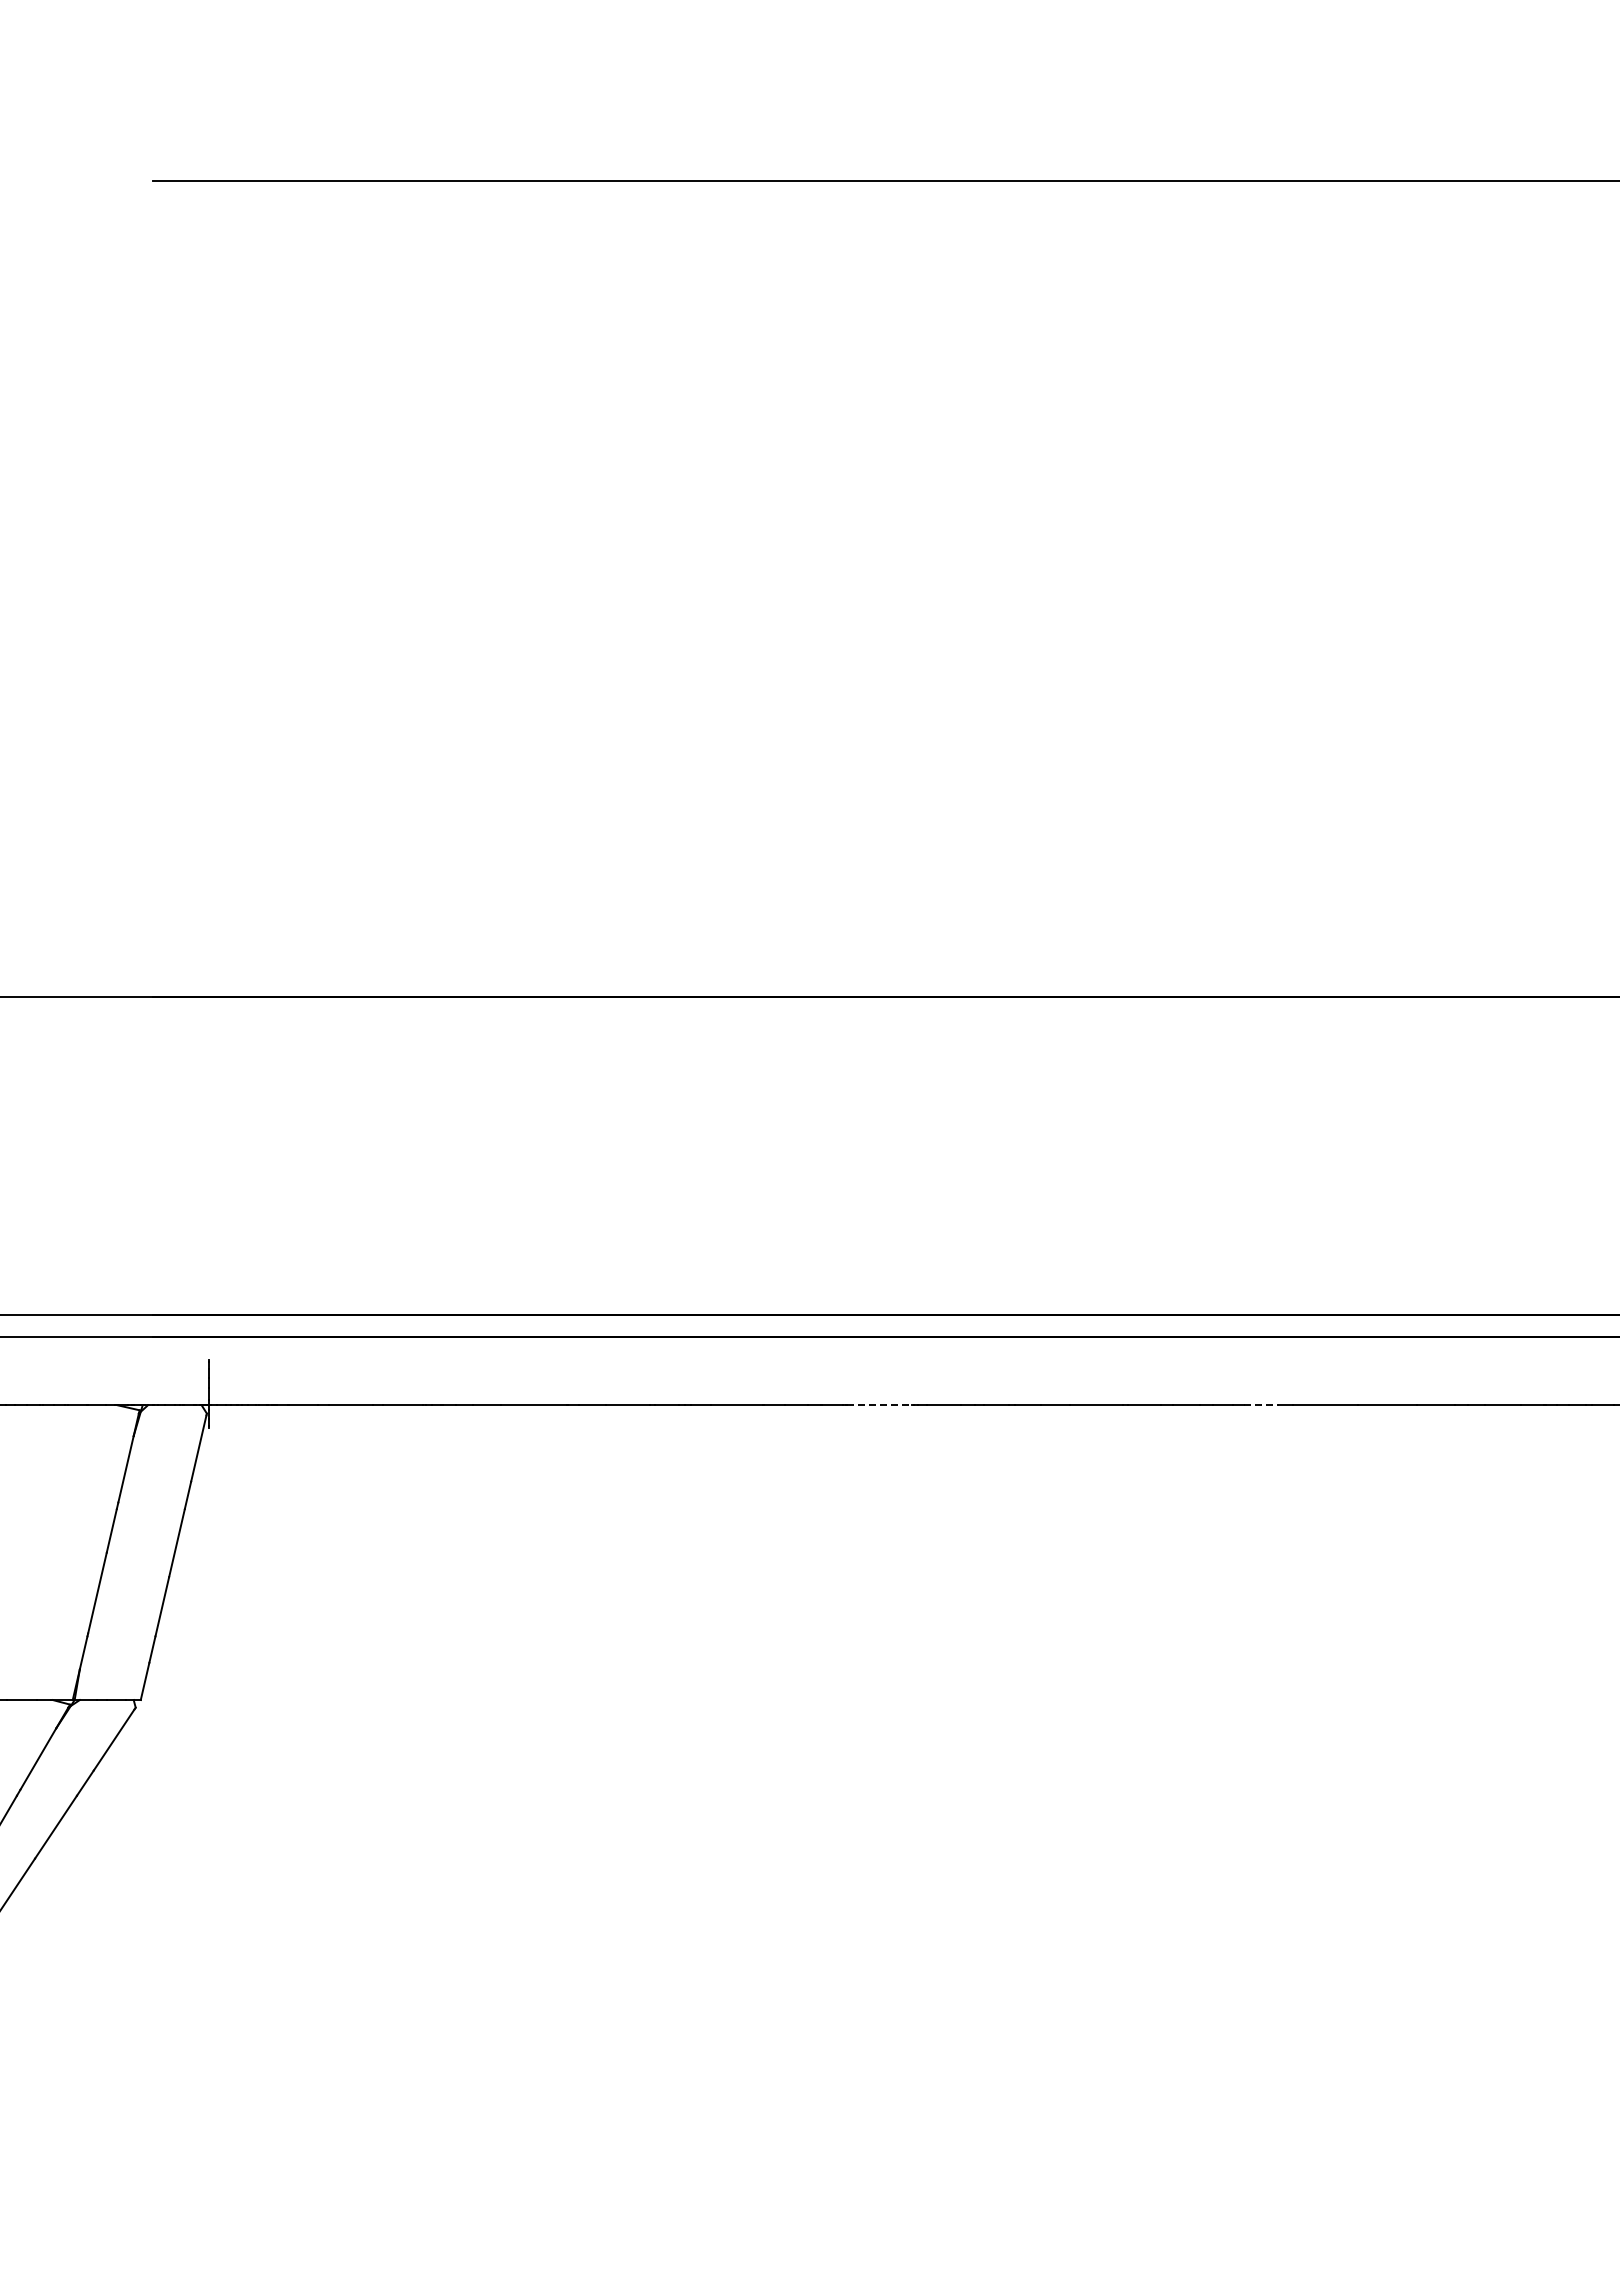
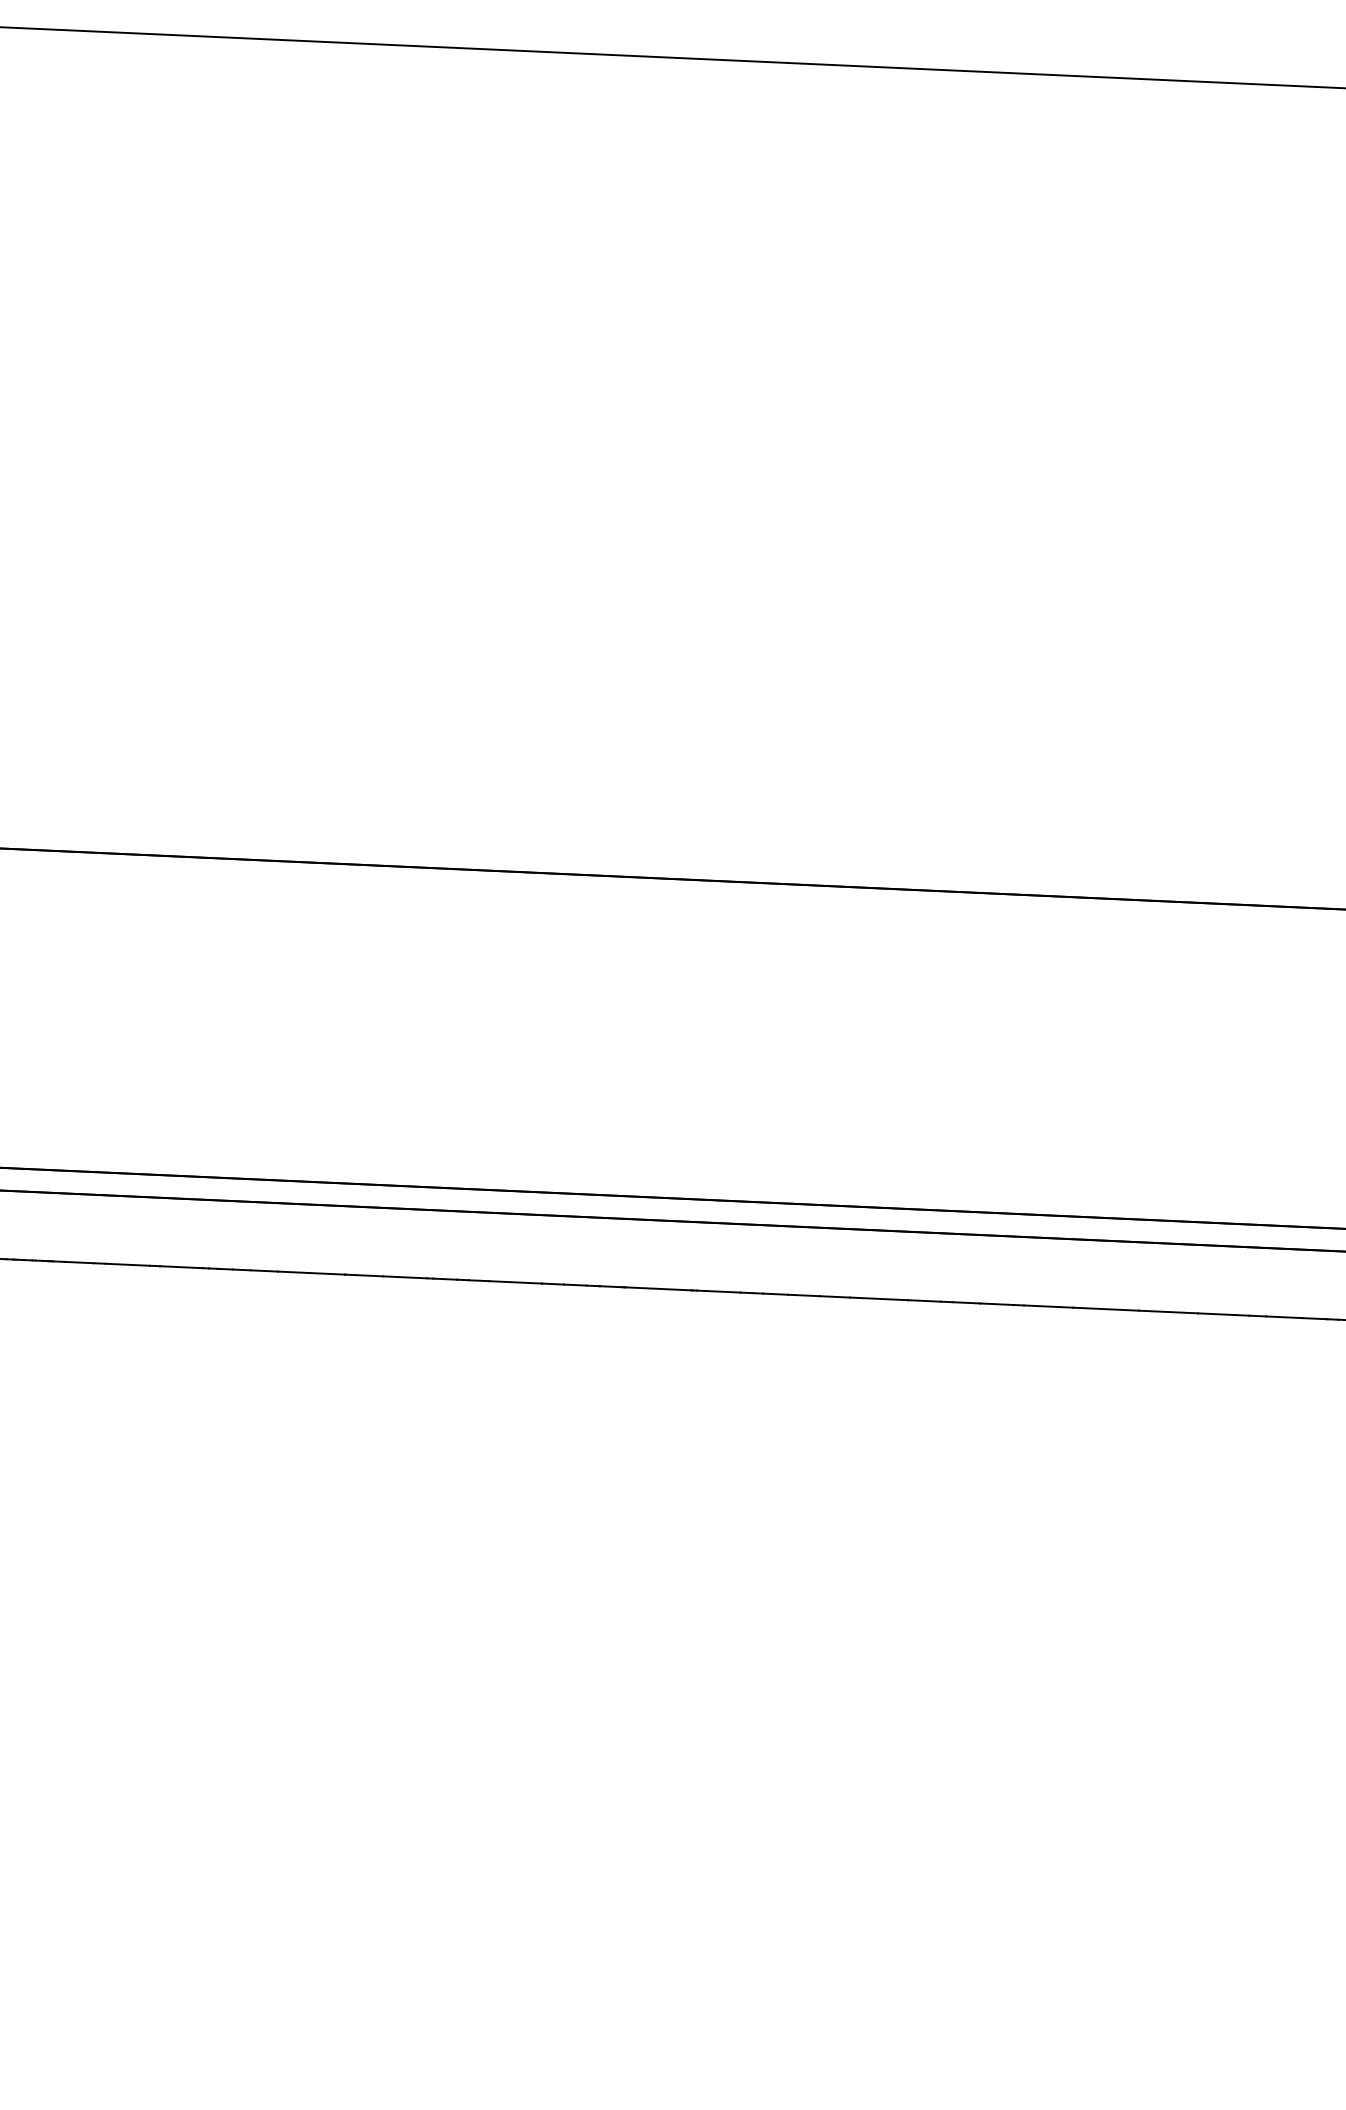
line: (879, 1405) -> (658, 1289), dashed -> solid
line: (1261, 1405) -> (1041, 1306), dashed -> solid

